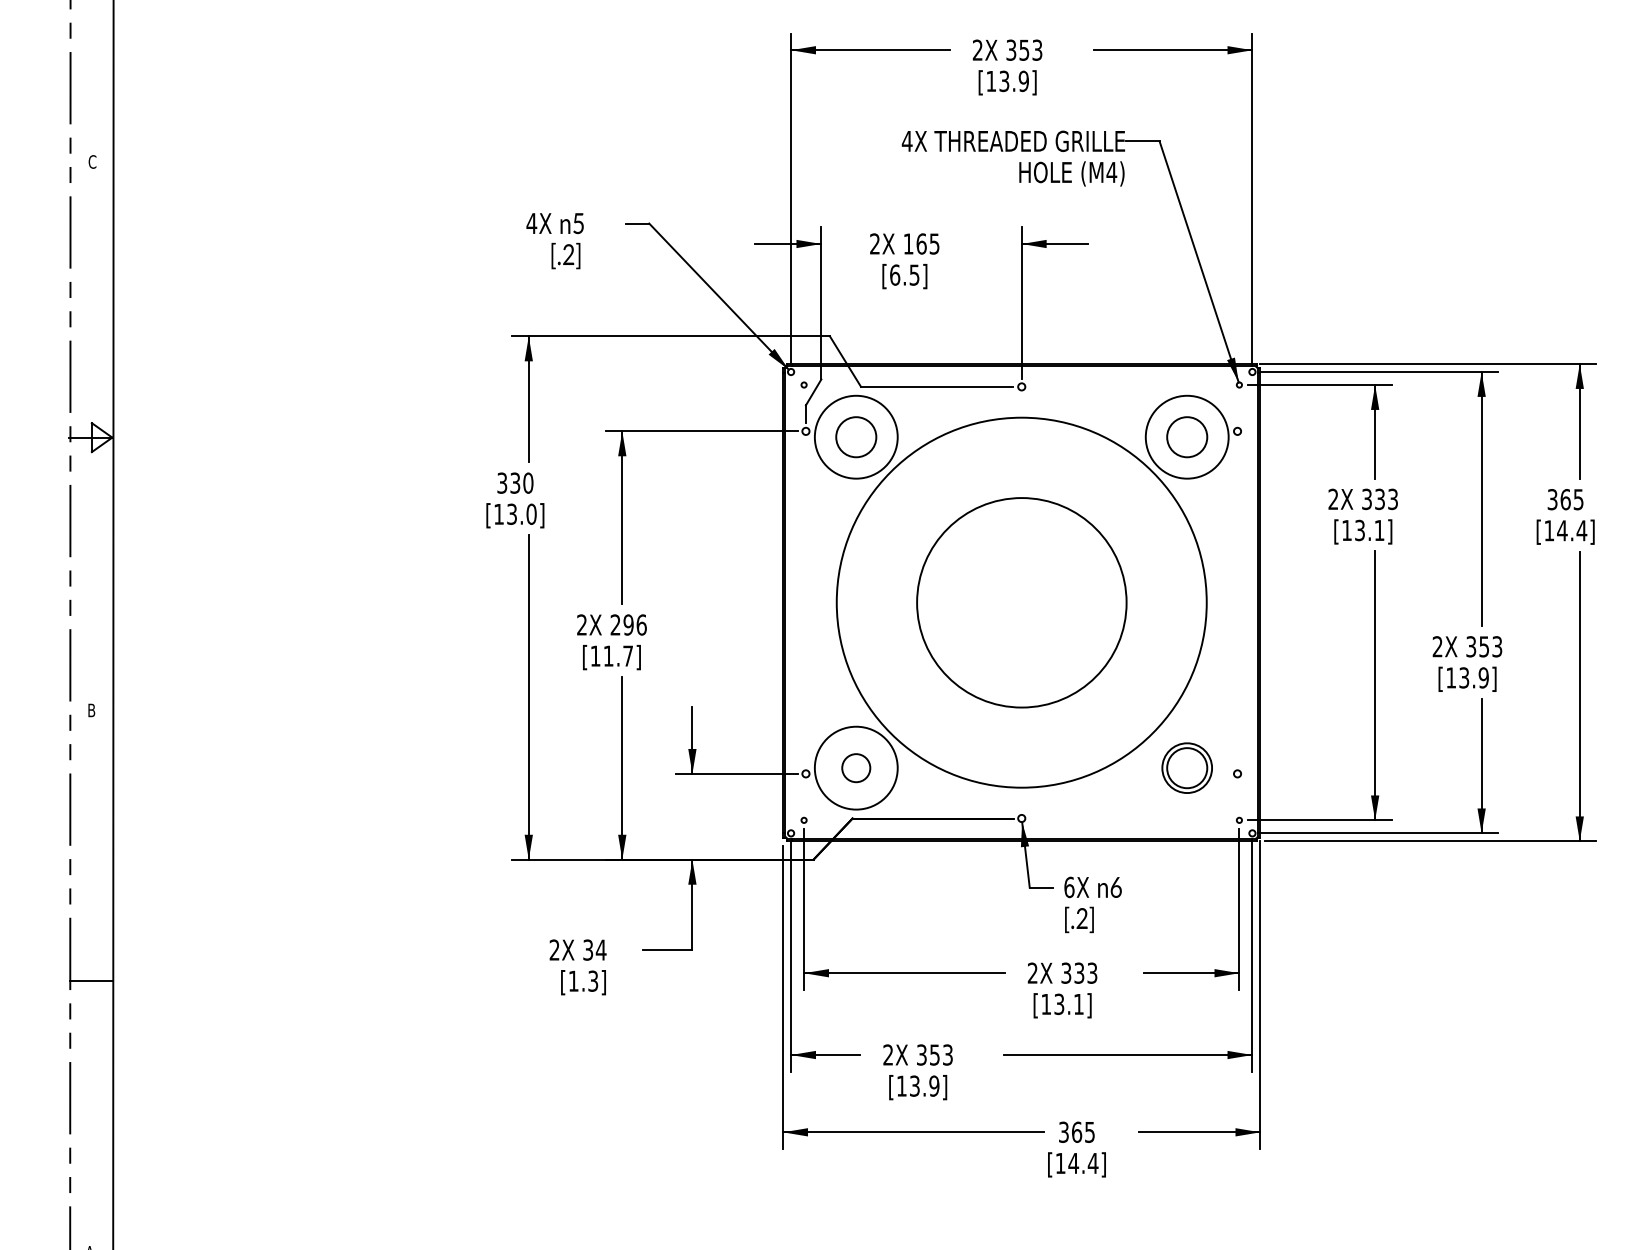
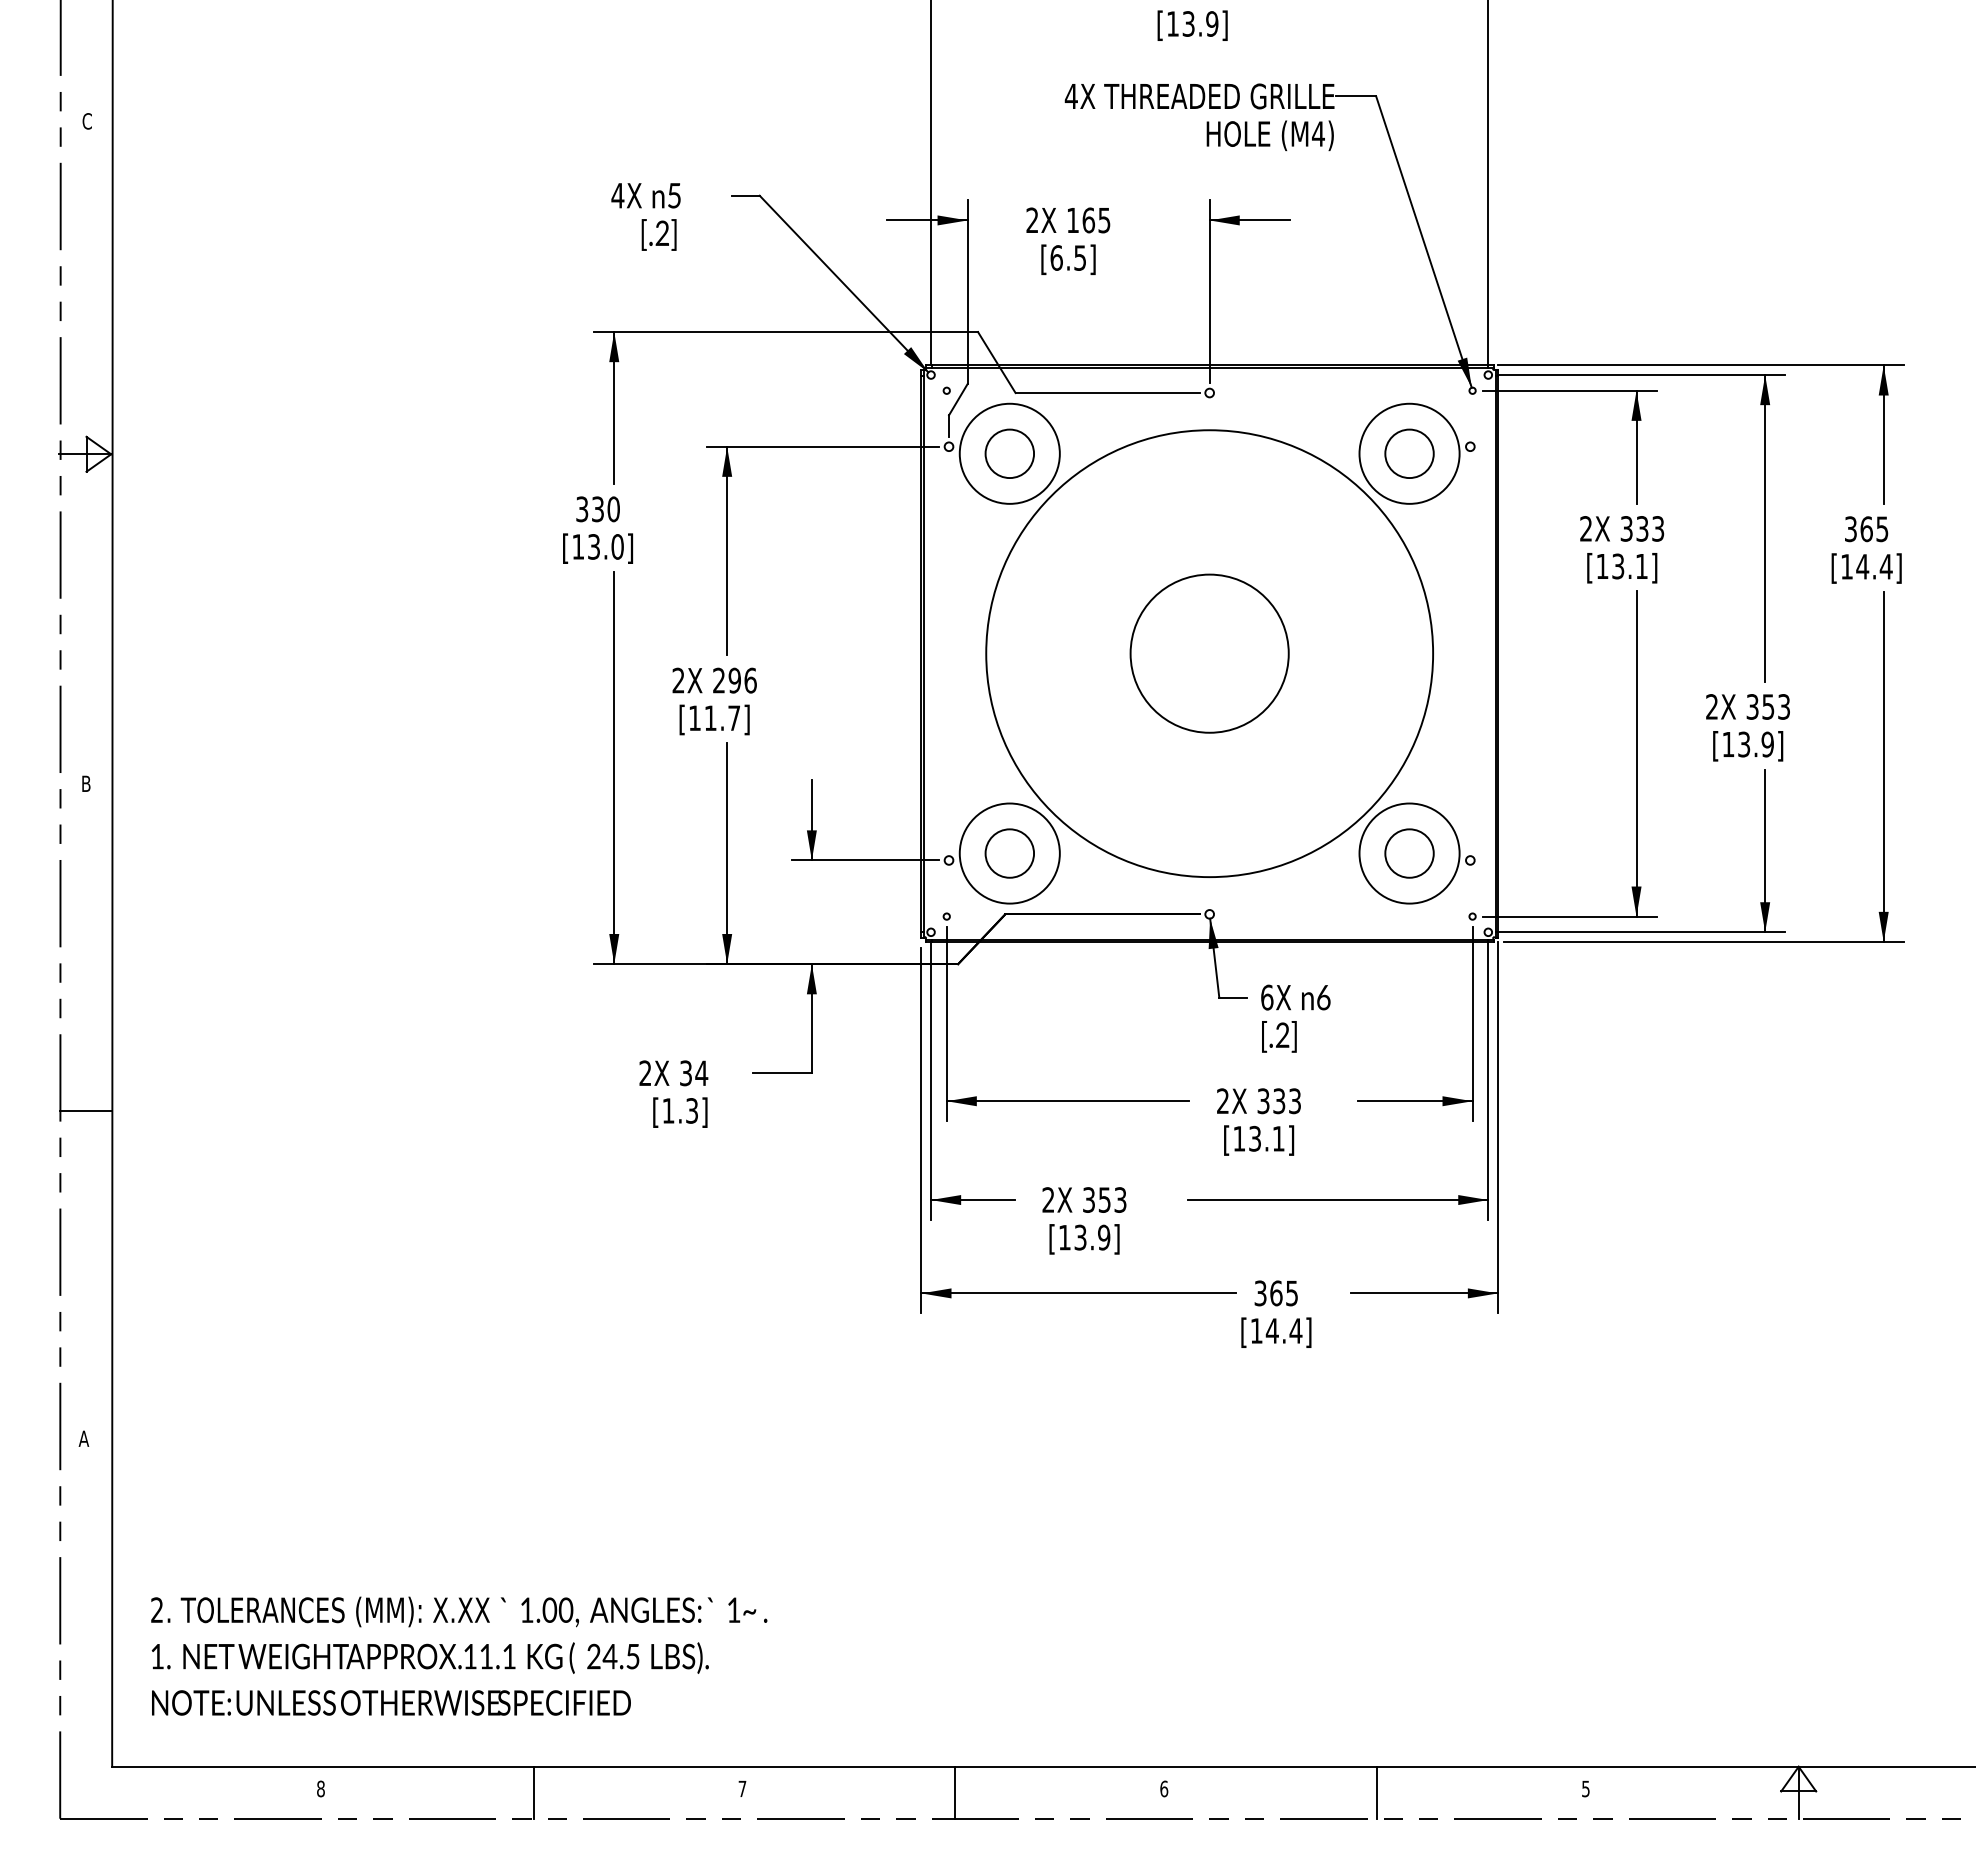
circle: (1021, 602) -> (1209, 653), size x0.62
circle: (856, 768) -> (1009, 853), size x1.43
circle: (1187, 768) -> (1409, 853), size x1.67

